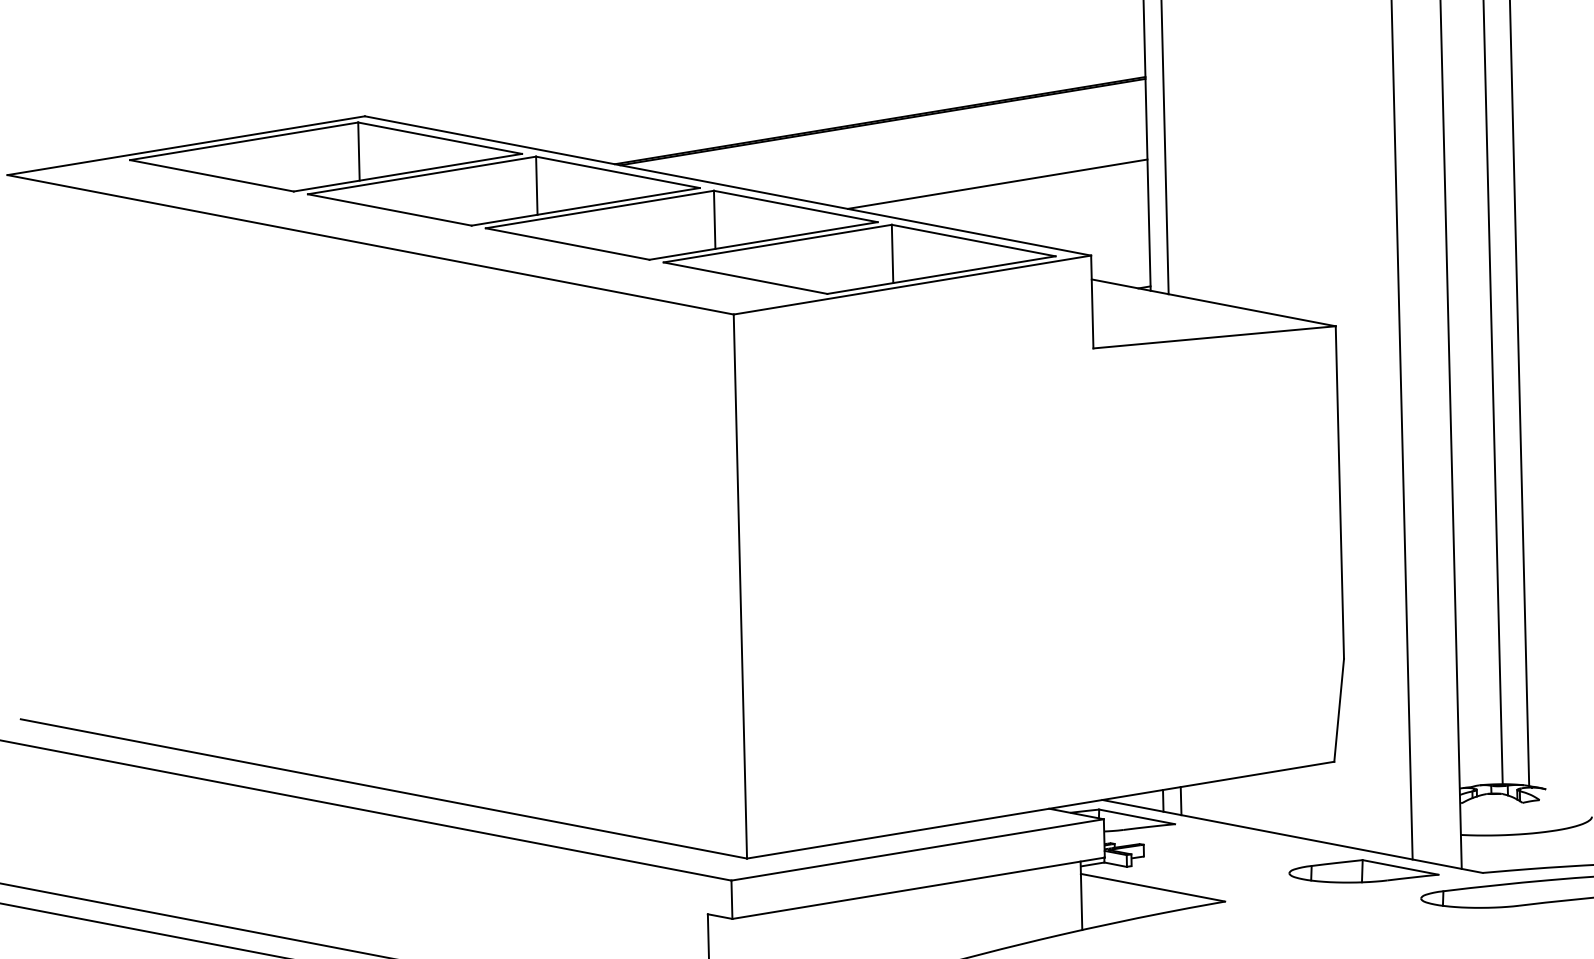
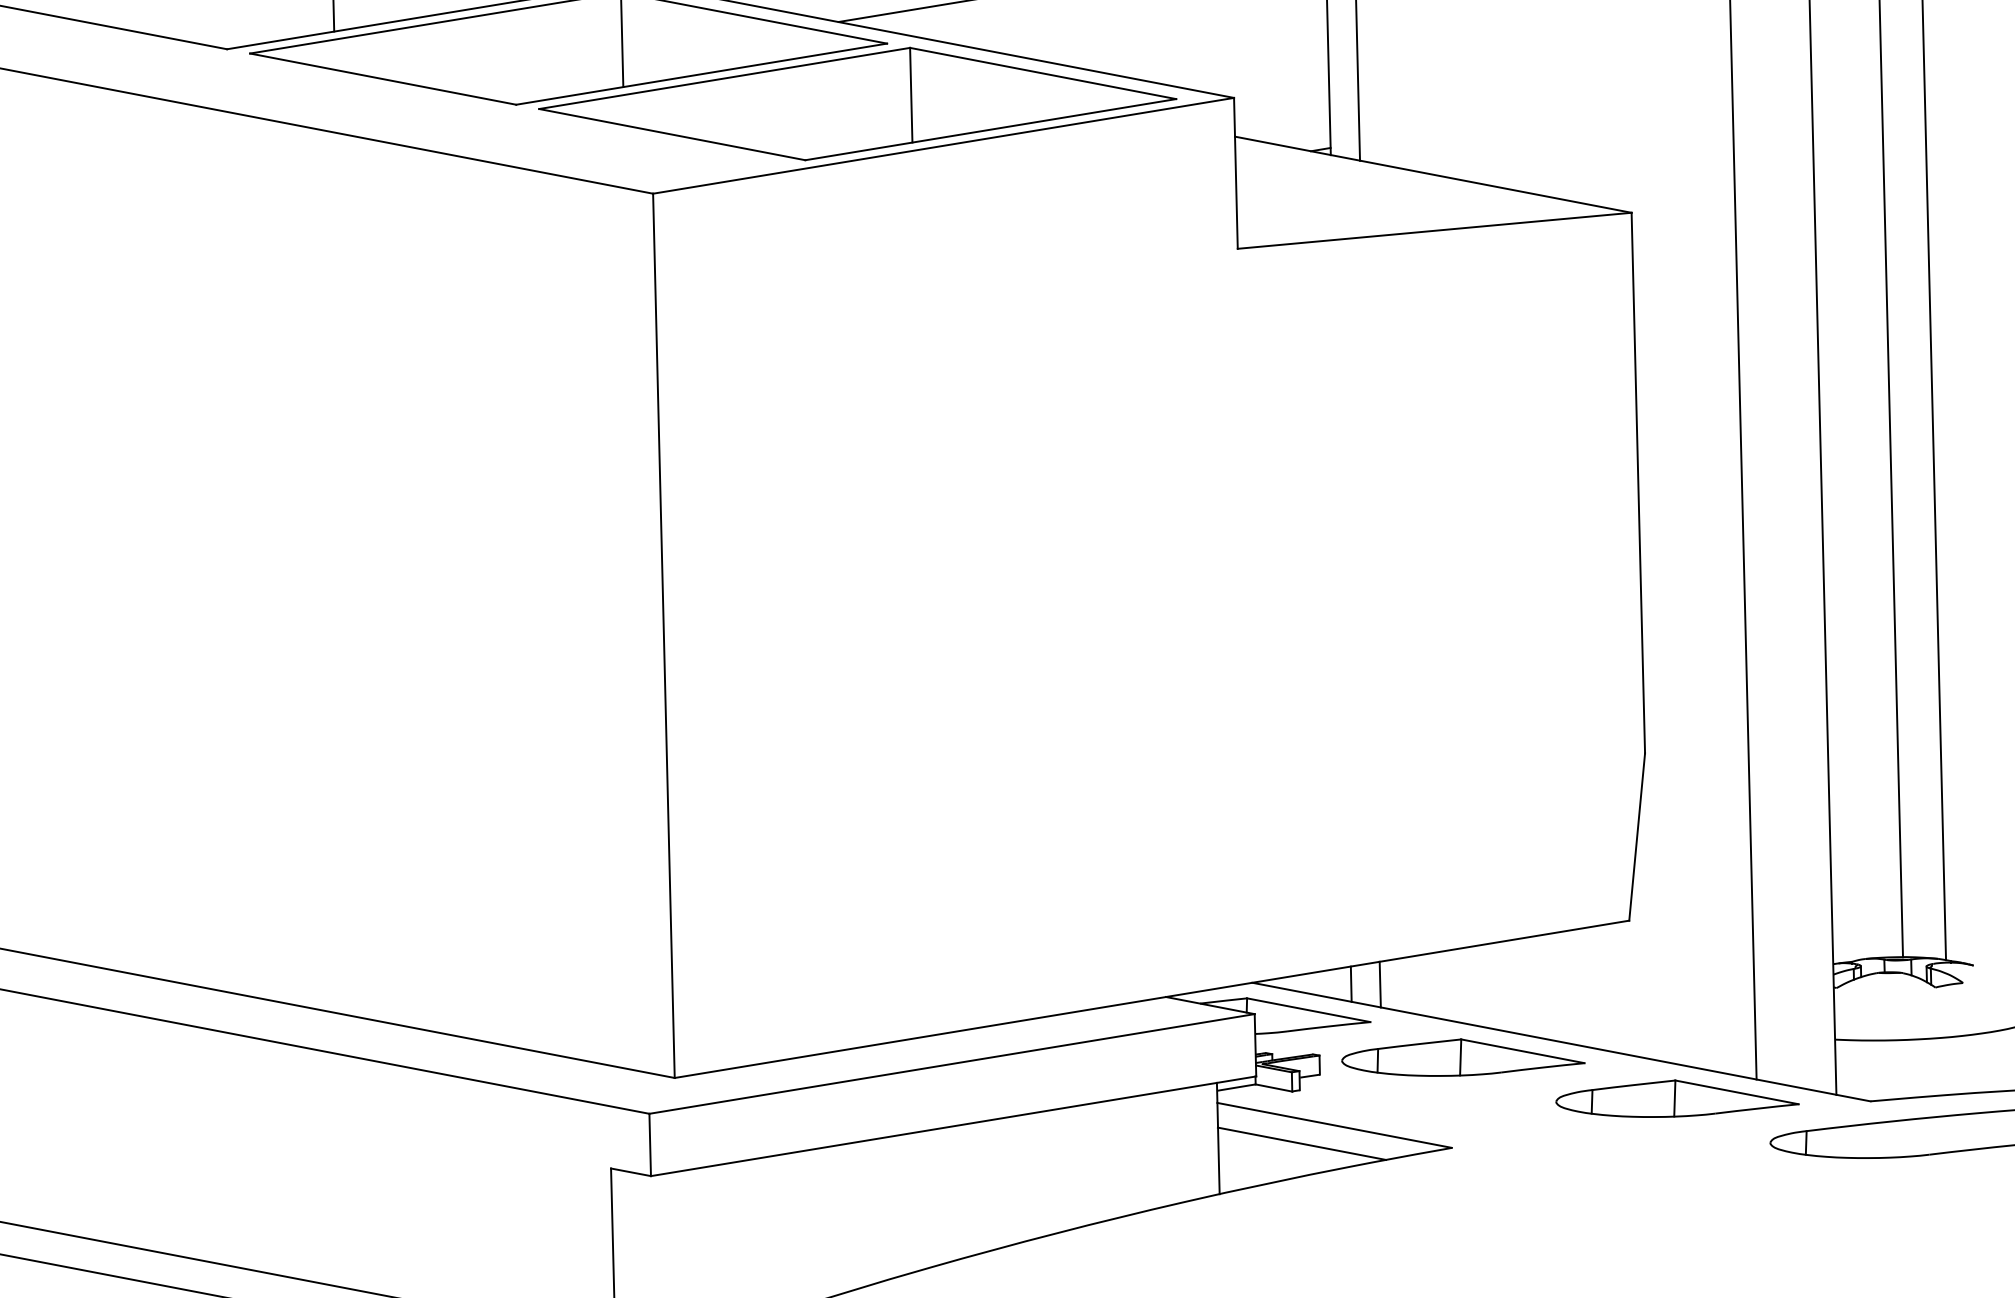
part: (1231, 845) -> (1462, 1056), added
line: (1132, 898) -> (1301, 1142), added

